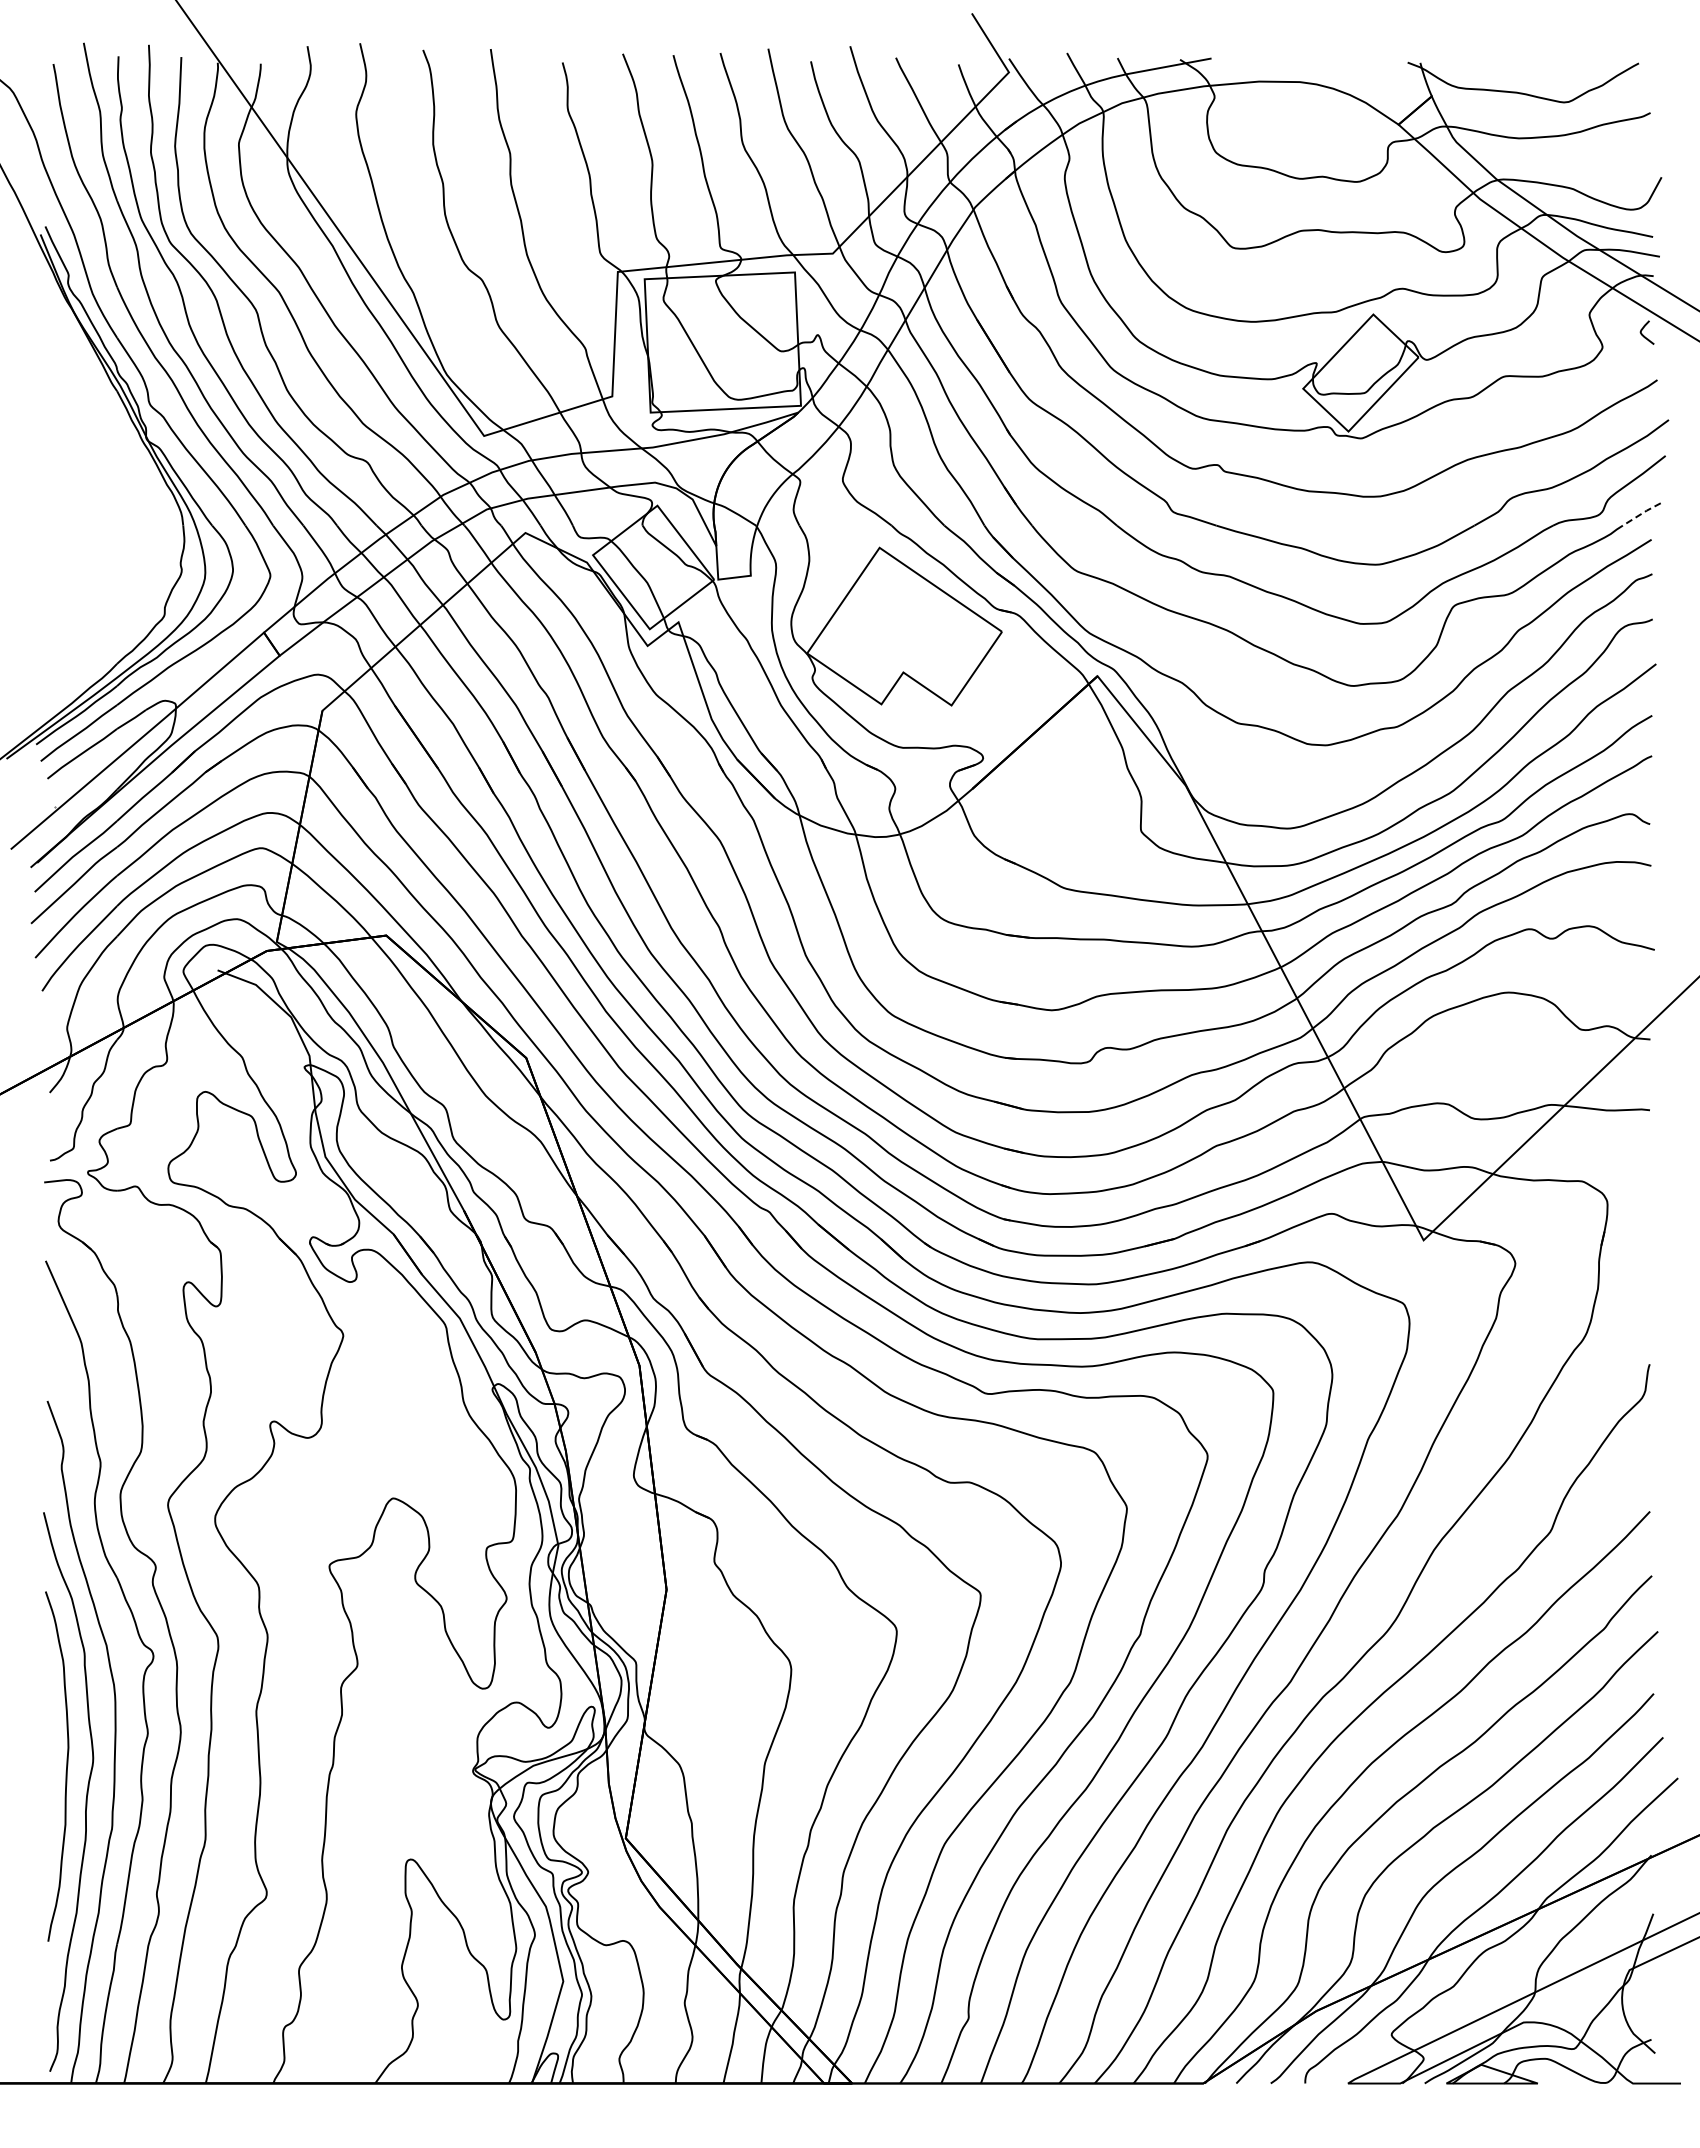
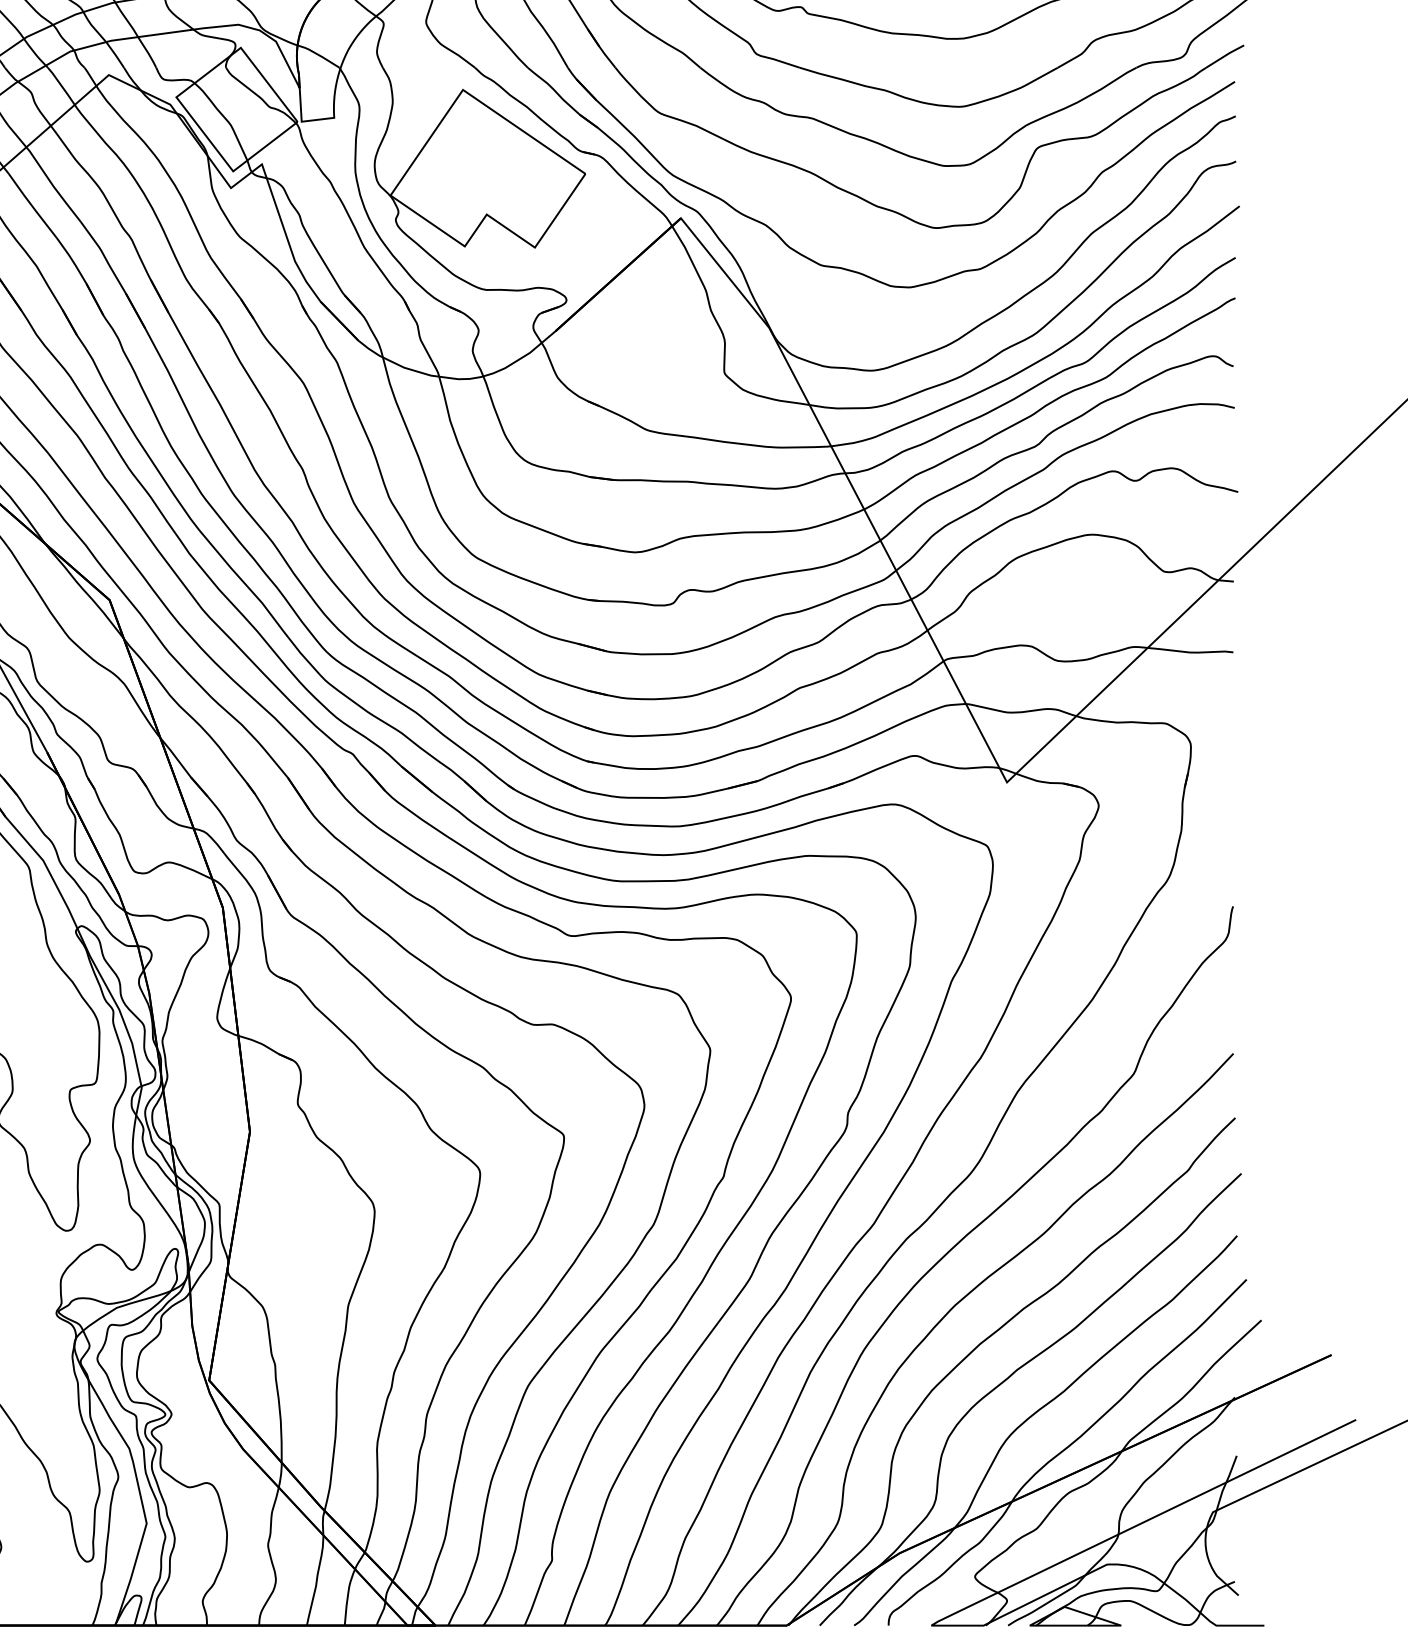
line: (1641, 513) -> (1224, 55), dashed -> solid

